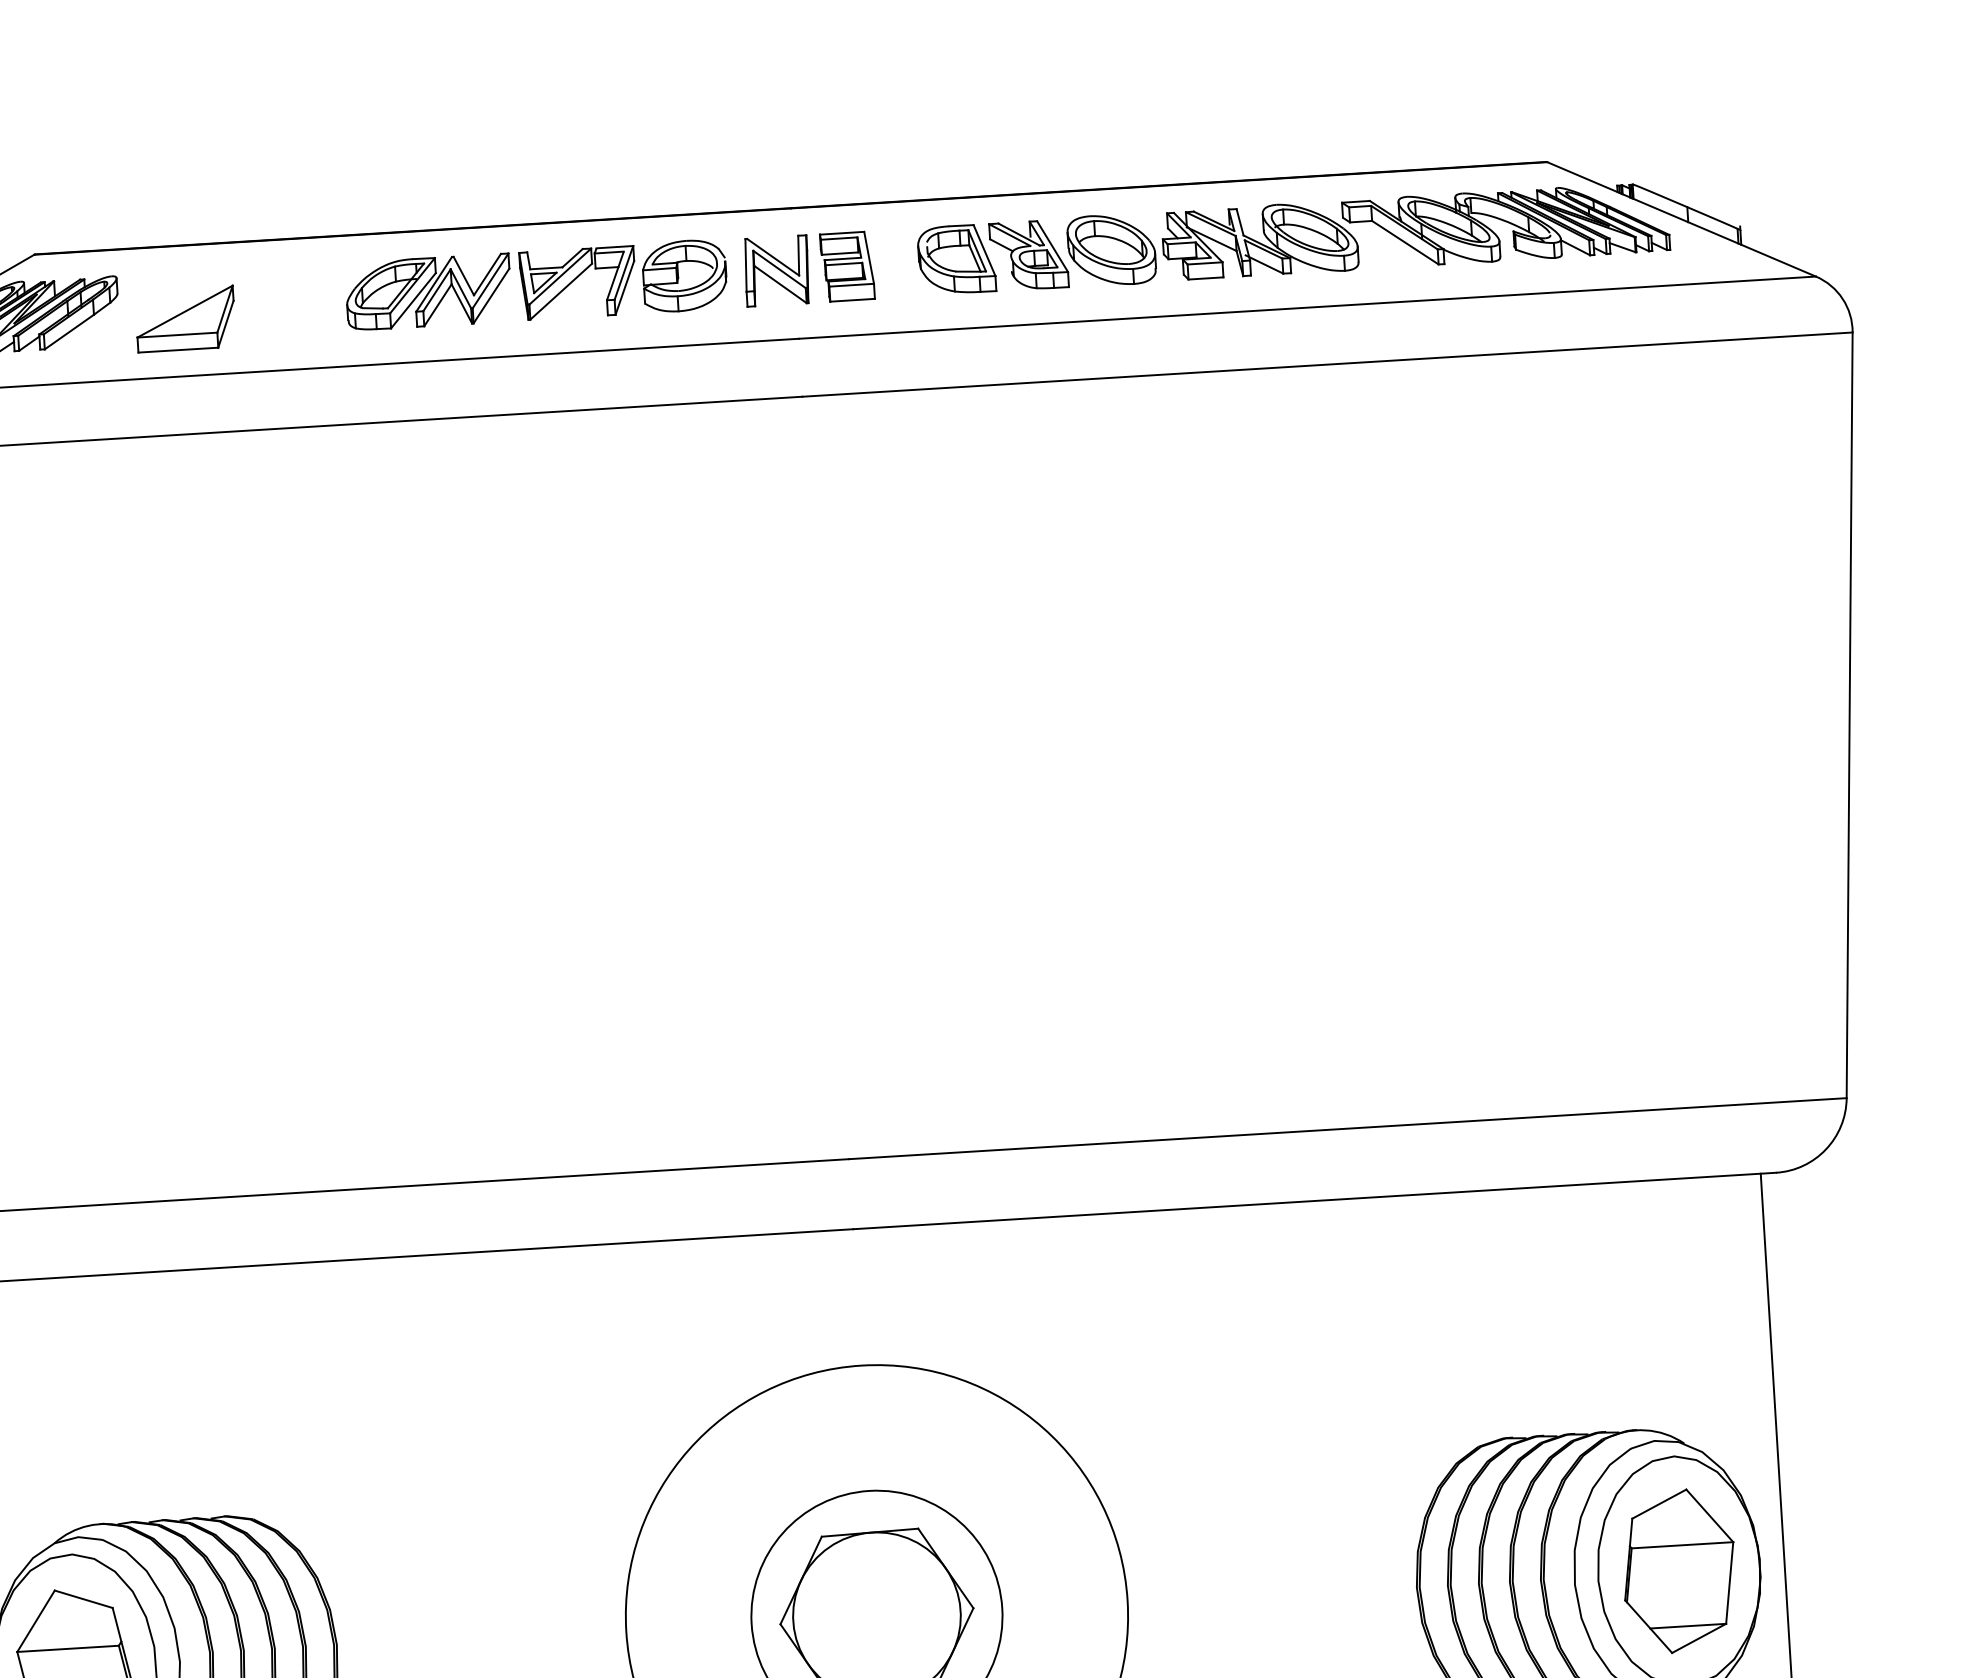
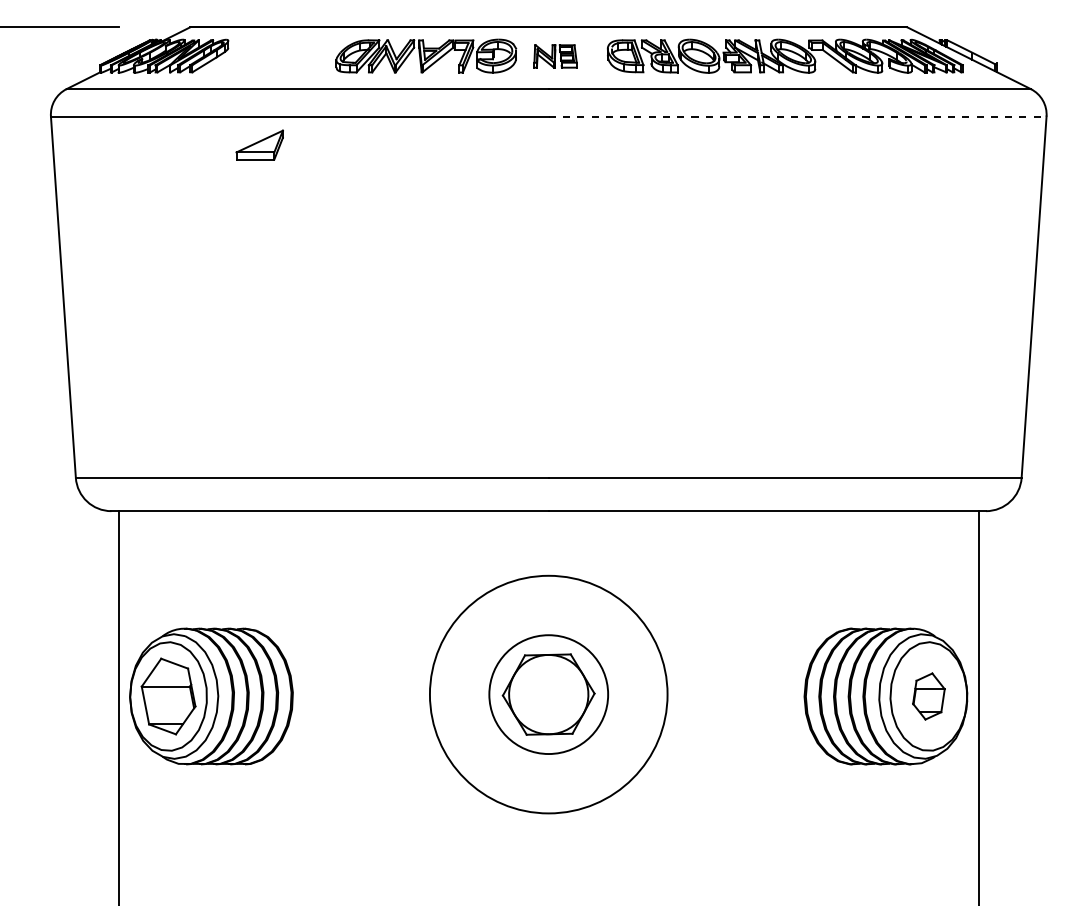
part: (808, 269) -> (555, 56), size x0.7
part: (185, 317) -> (259, 144), moved
line: (1327, 364) -> (797, 116), solid -> dashed
part: (1678, 1571) -> (928, 696), size x0.6

